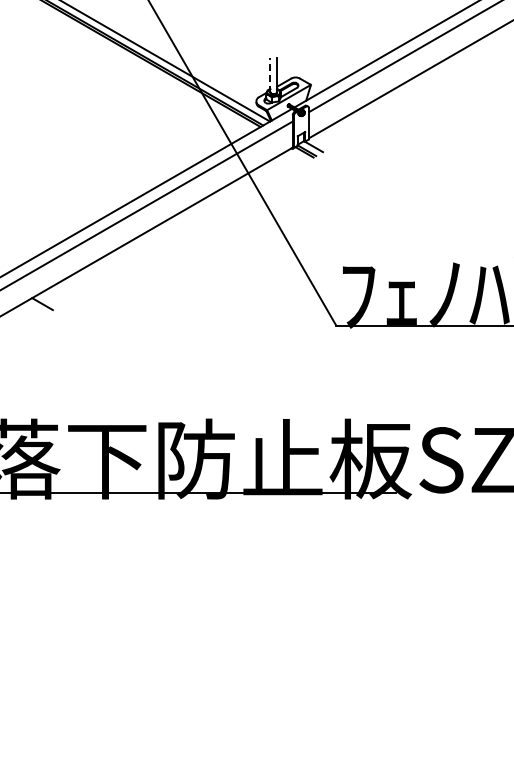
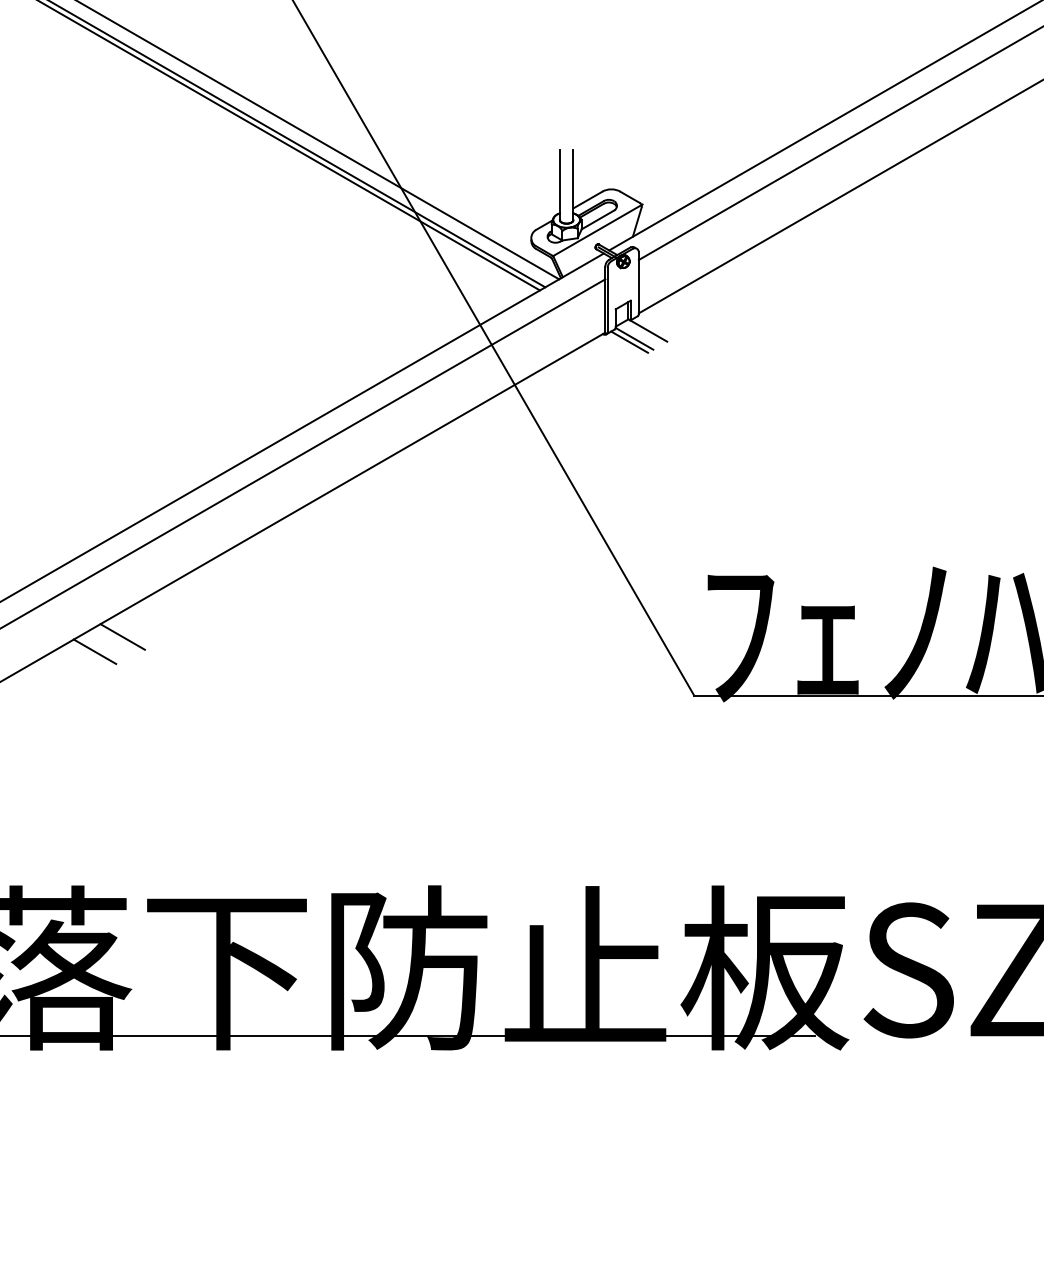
line: (270, 74) -> (560, 183), dashed -> solid
line: (56, 296) -> (123, 636), added

